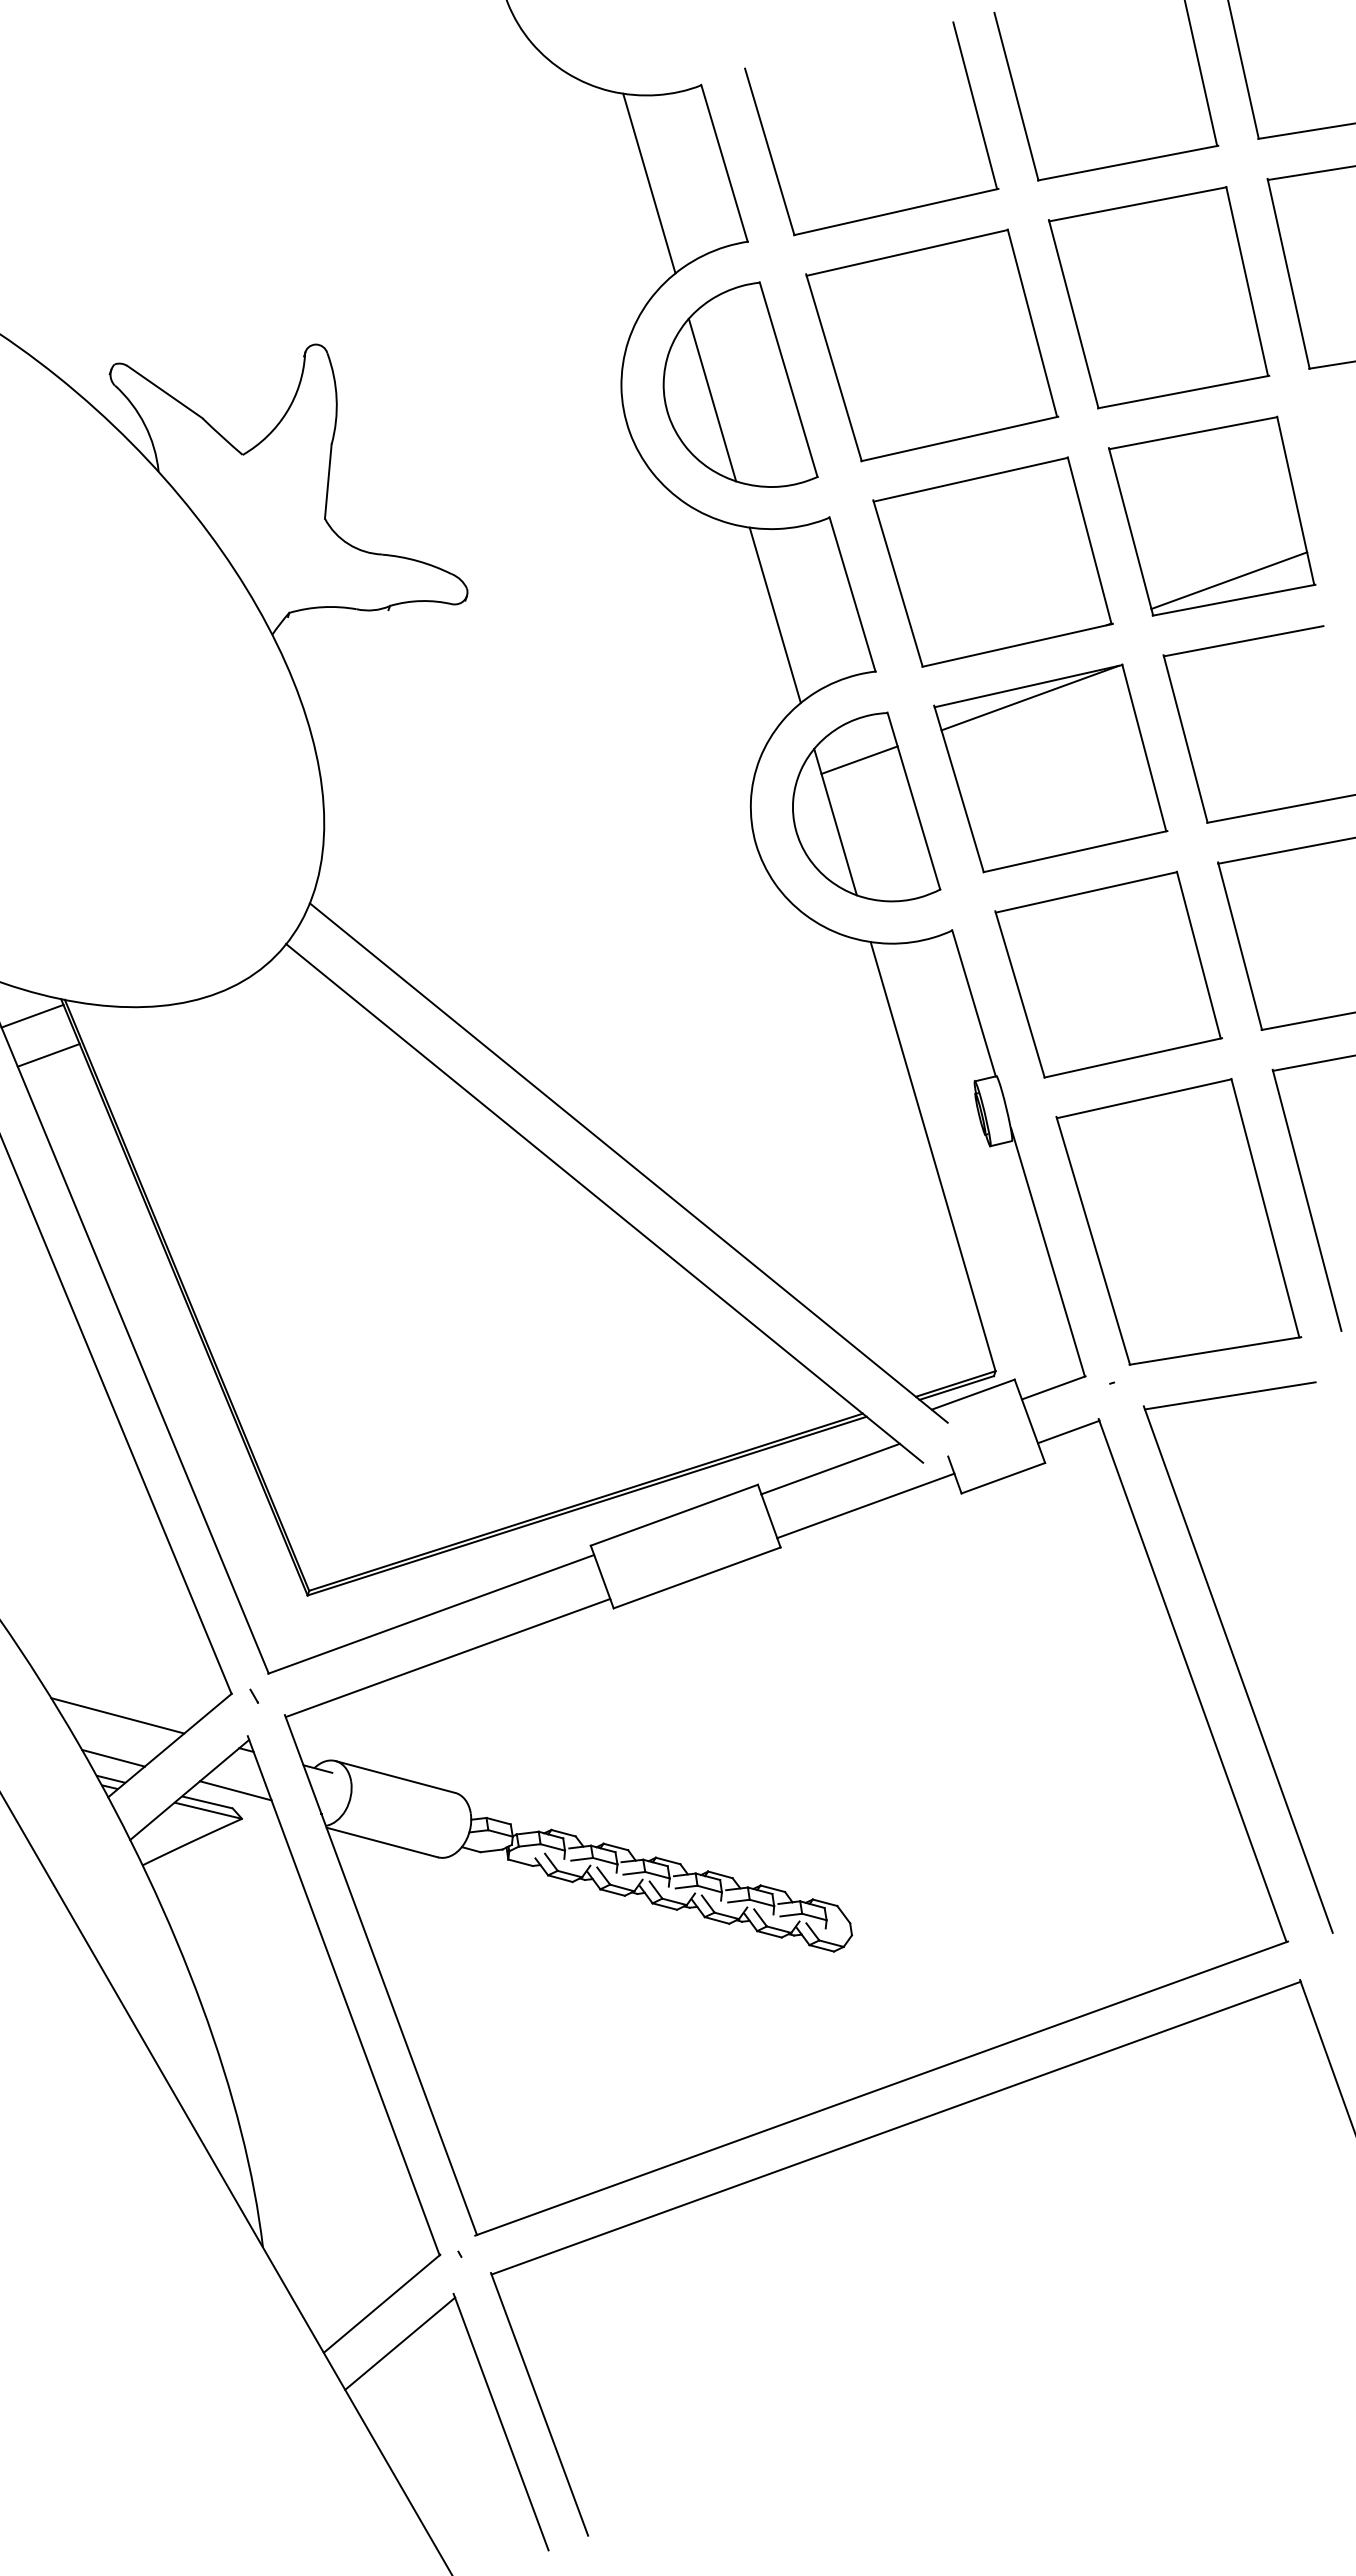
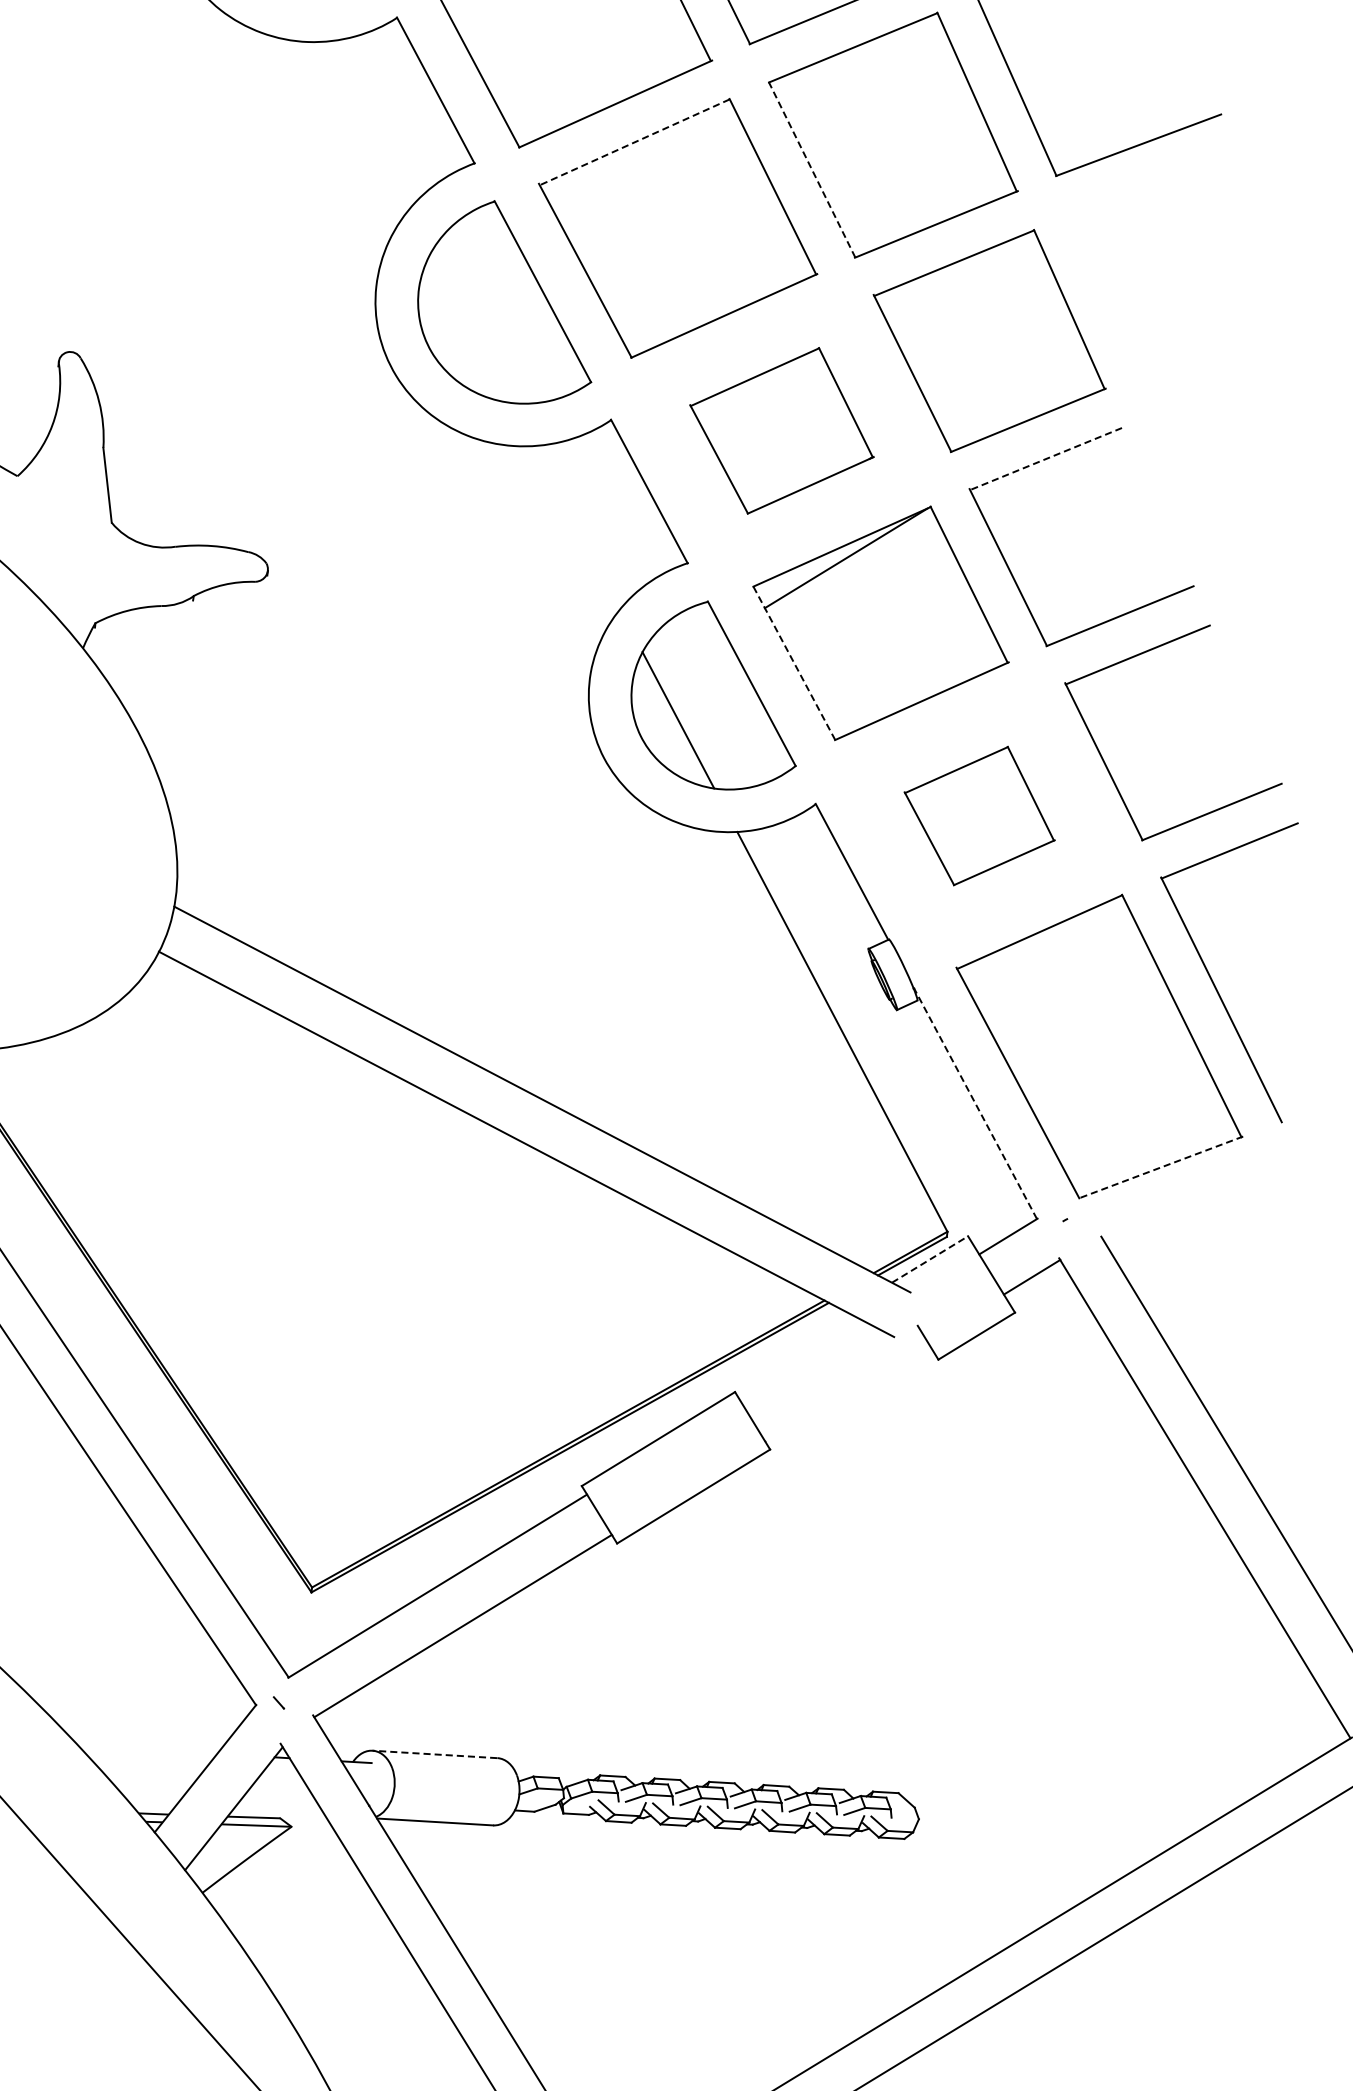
line: (649, 183) -> (365, 125), removed
line: (906, 253) -> (634, 143), solid -> dashed
line: (1073, 313) -> (811, 168), solid -> dashed
line: (712, 399) -> (471, 326), removed
part: (992, 561) -> (781, 430), size x0.7
line: (1229, 580) -> (1019, 401), removed
line: (774, 615) -> (576, 528), removed
line: (1243, 641) -> (1045, 459), solid -> dashed
line: (859, 759) -> (689, 653), removed
line: (959, 788) -> (794, 662), solid -> dashed
part: (1108, 974) -> (979, 816), size x0.6
line: (1048, 1252) -> (975, 1103), solid -> dashed
line: (1215, 1350) -> (1161, 1166), solid -> dashed
line: (973, 1394) -> (930, 1259), solid -> dashed
line: (1229, 1395) -> (1183, 1208), removed
line: (830, 1468) -> (803, 1361), removed
line: (865, 1505) -> (845, 1390), removed
line: (117, 1715) -> (147, 1749), removed
line: (113, 1757) -> (151, 1791), removed
line: (395, 1776) -> (434, 1753), solid -> dashed
line: (235, 1790) -> (279, 1800), removed

